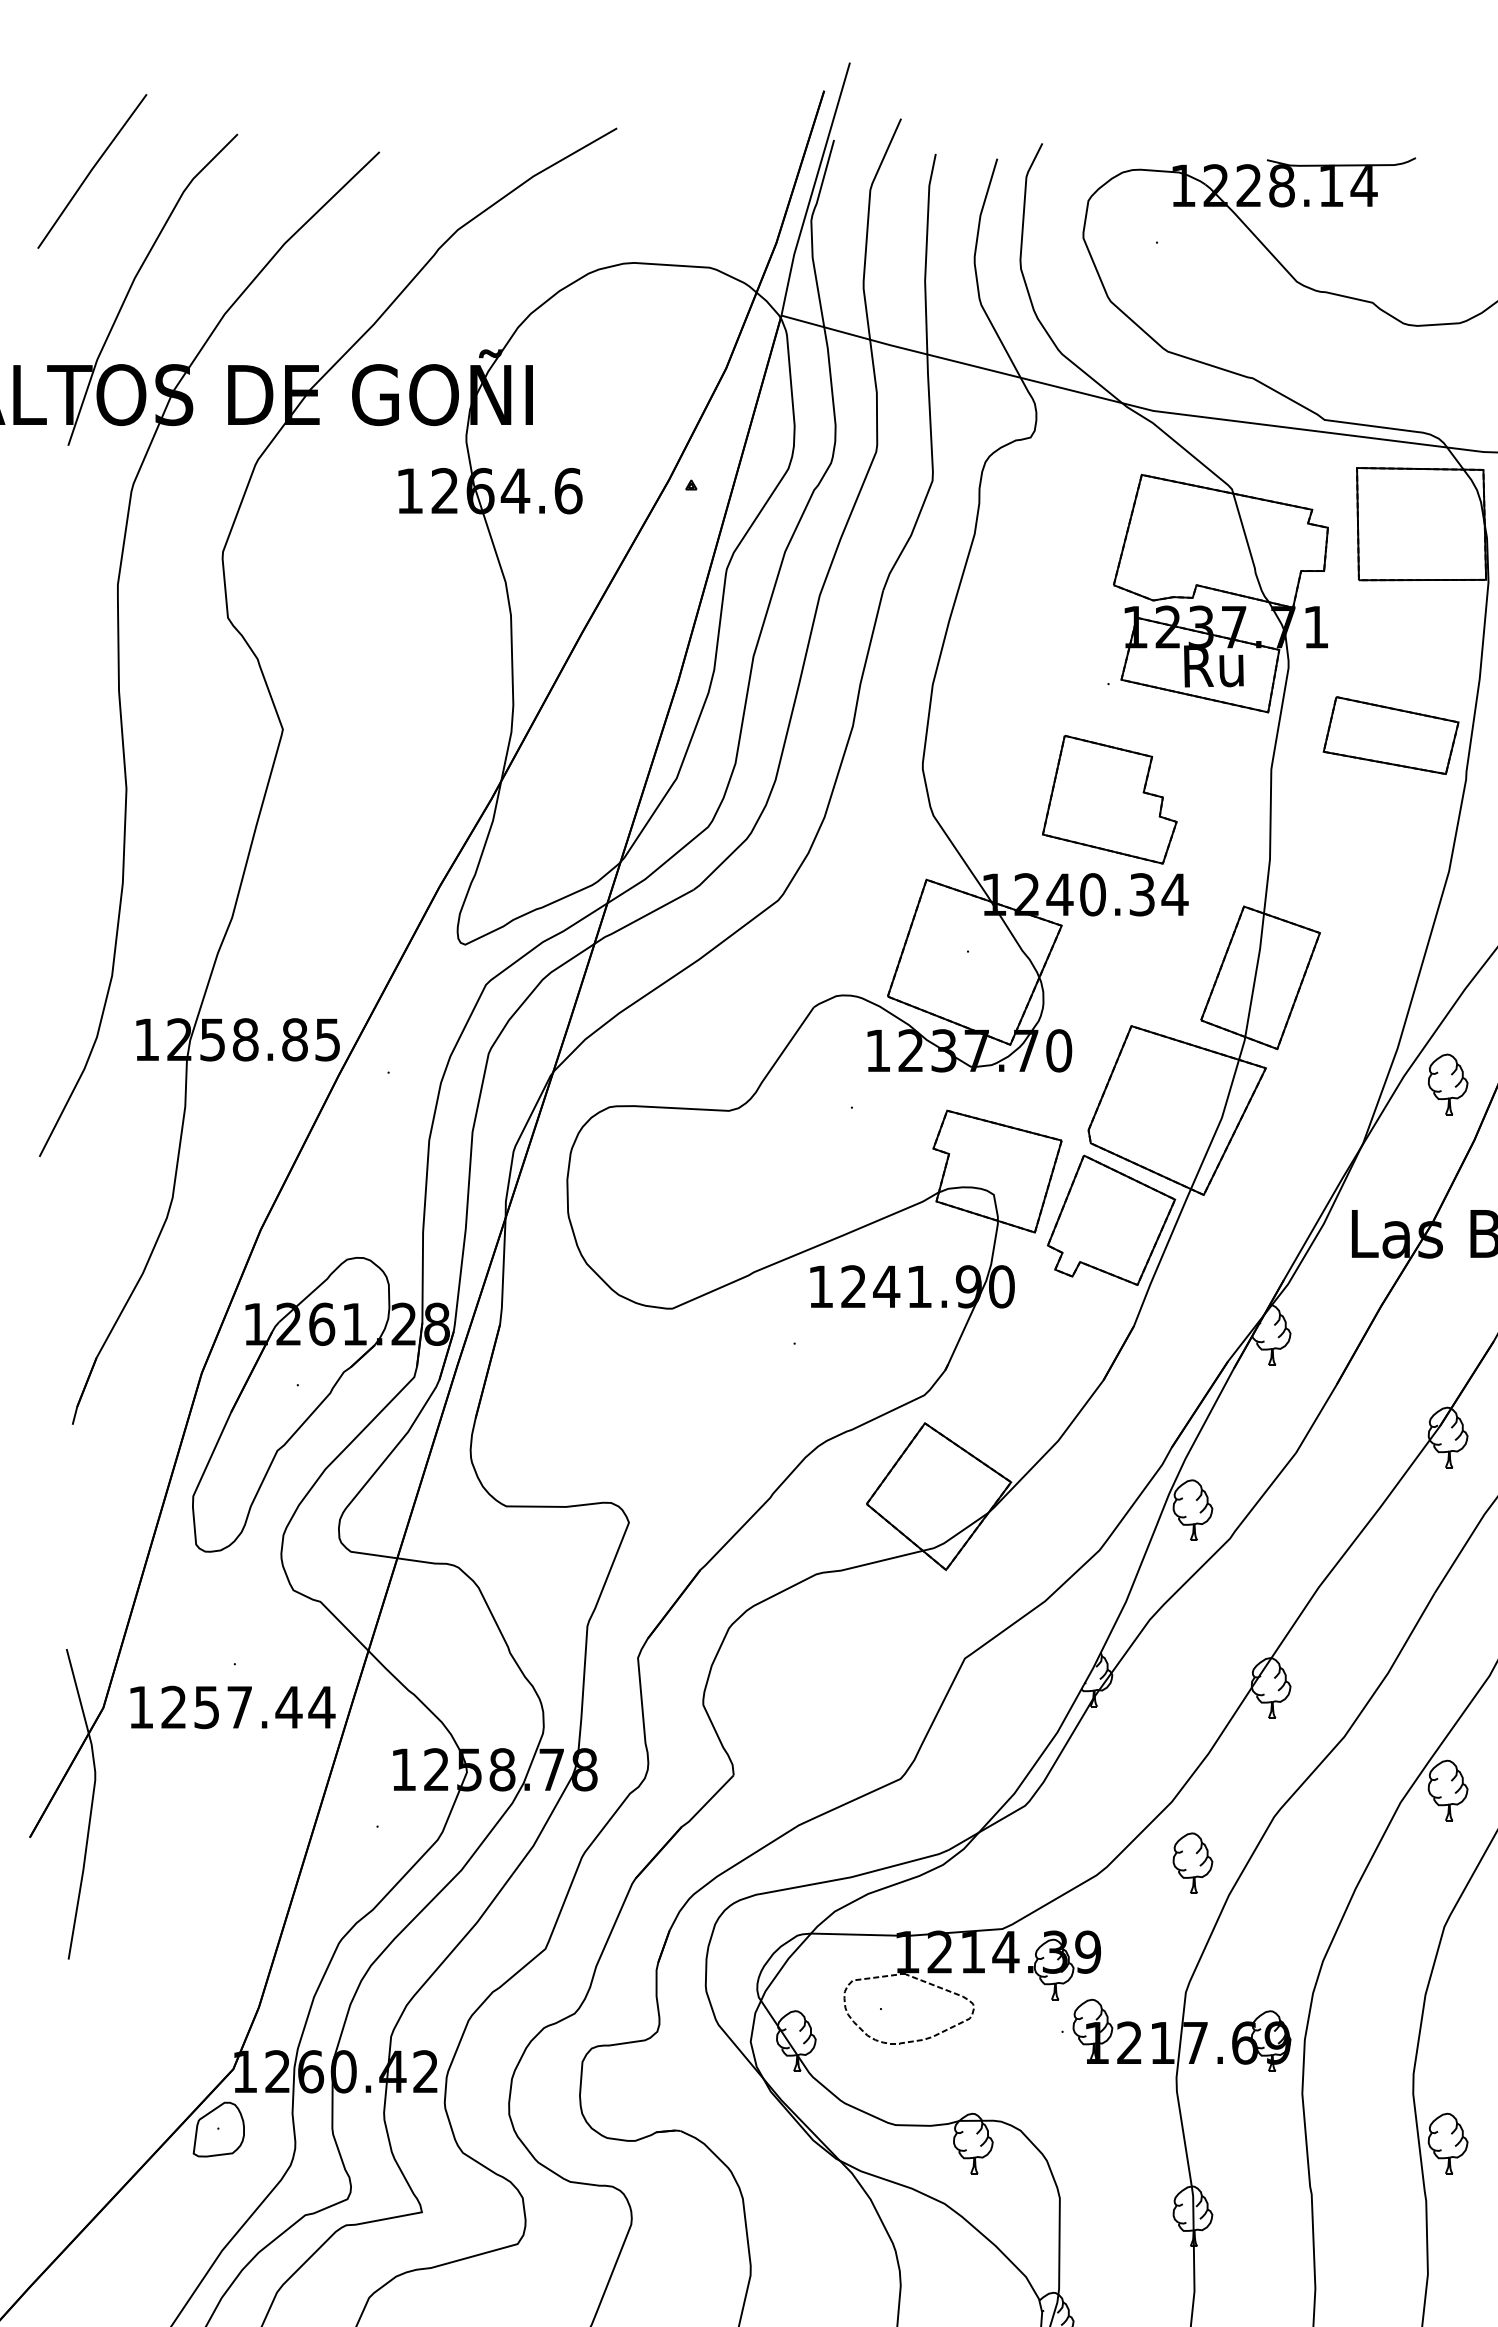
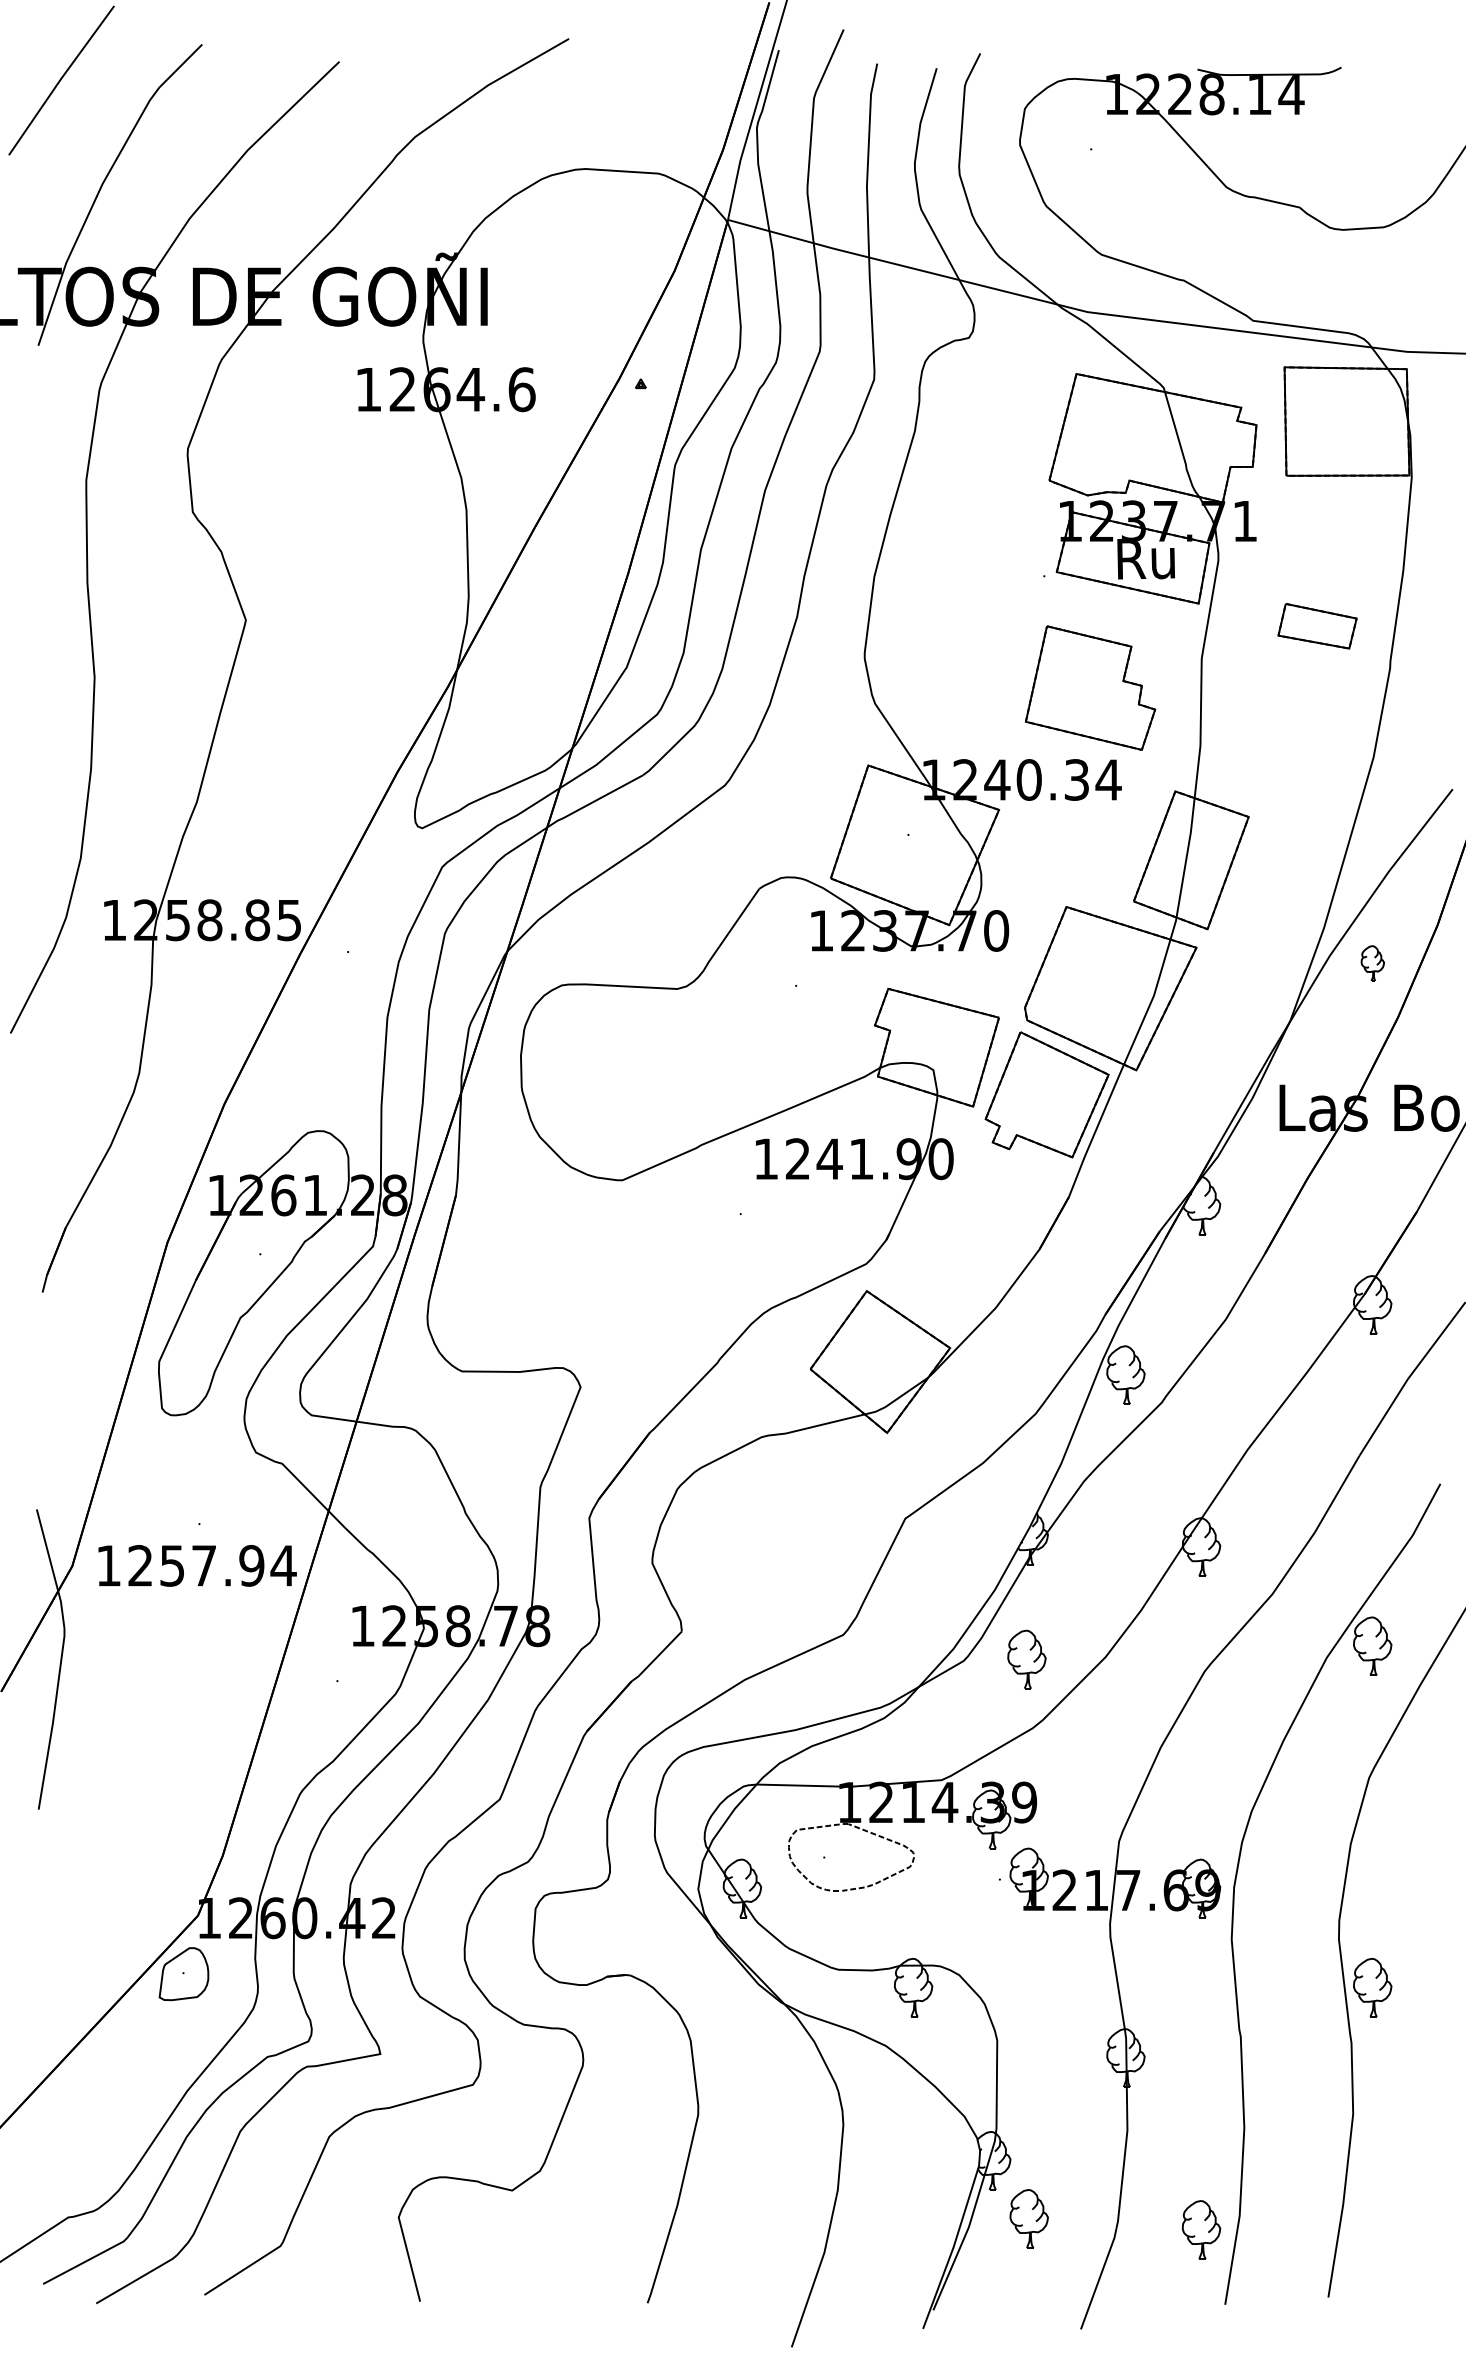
part: (1391, 736) -> (1317, 626), size x0.6
part: (1109, 799) -> (1090, 687), moved
part: (1447, 1084) -> (1372, 963), size x0.6
text: (288, 1707) -> (251, 1565), 1257.44 -> 1257.94
part: (1192, 1863) -> (1026, 1659), moved

